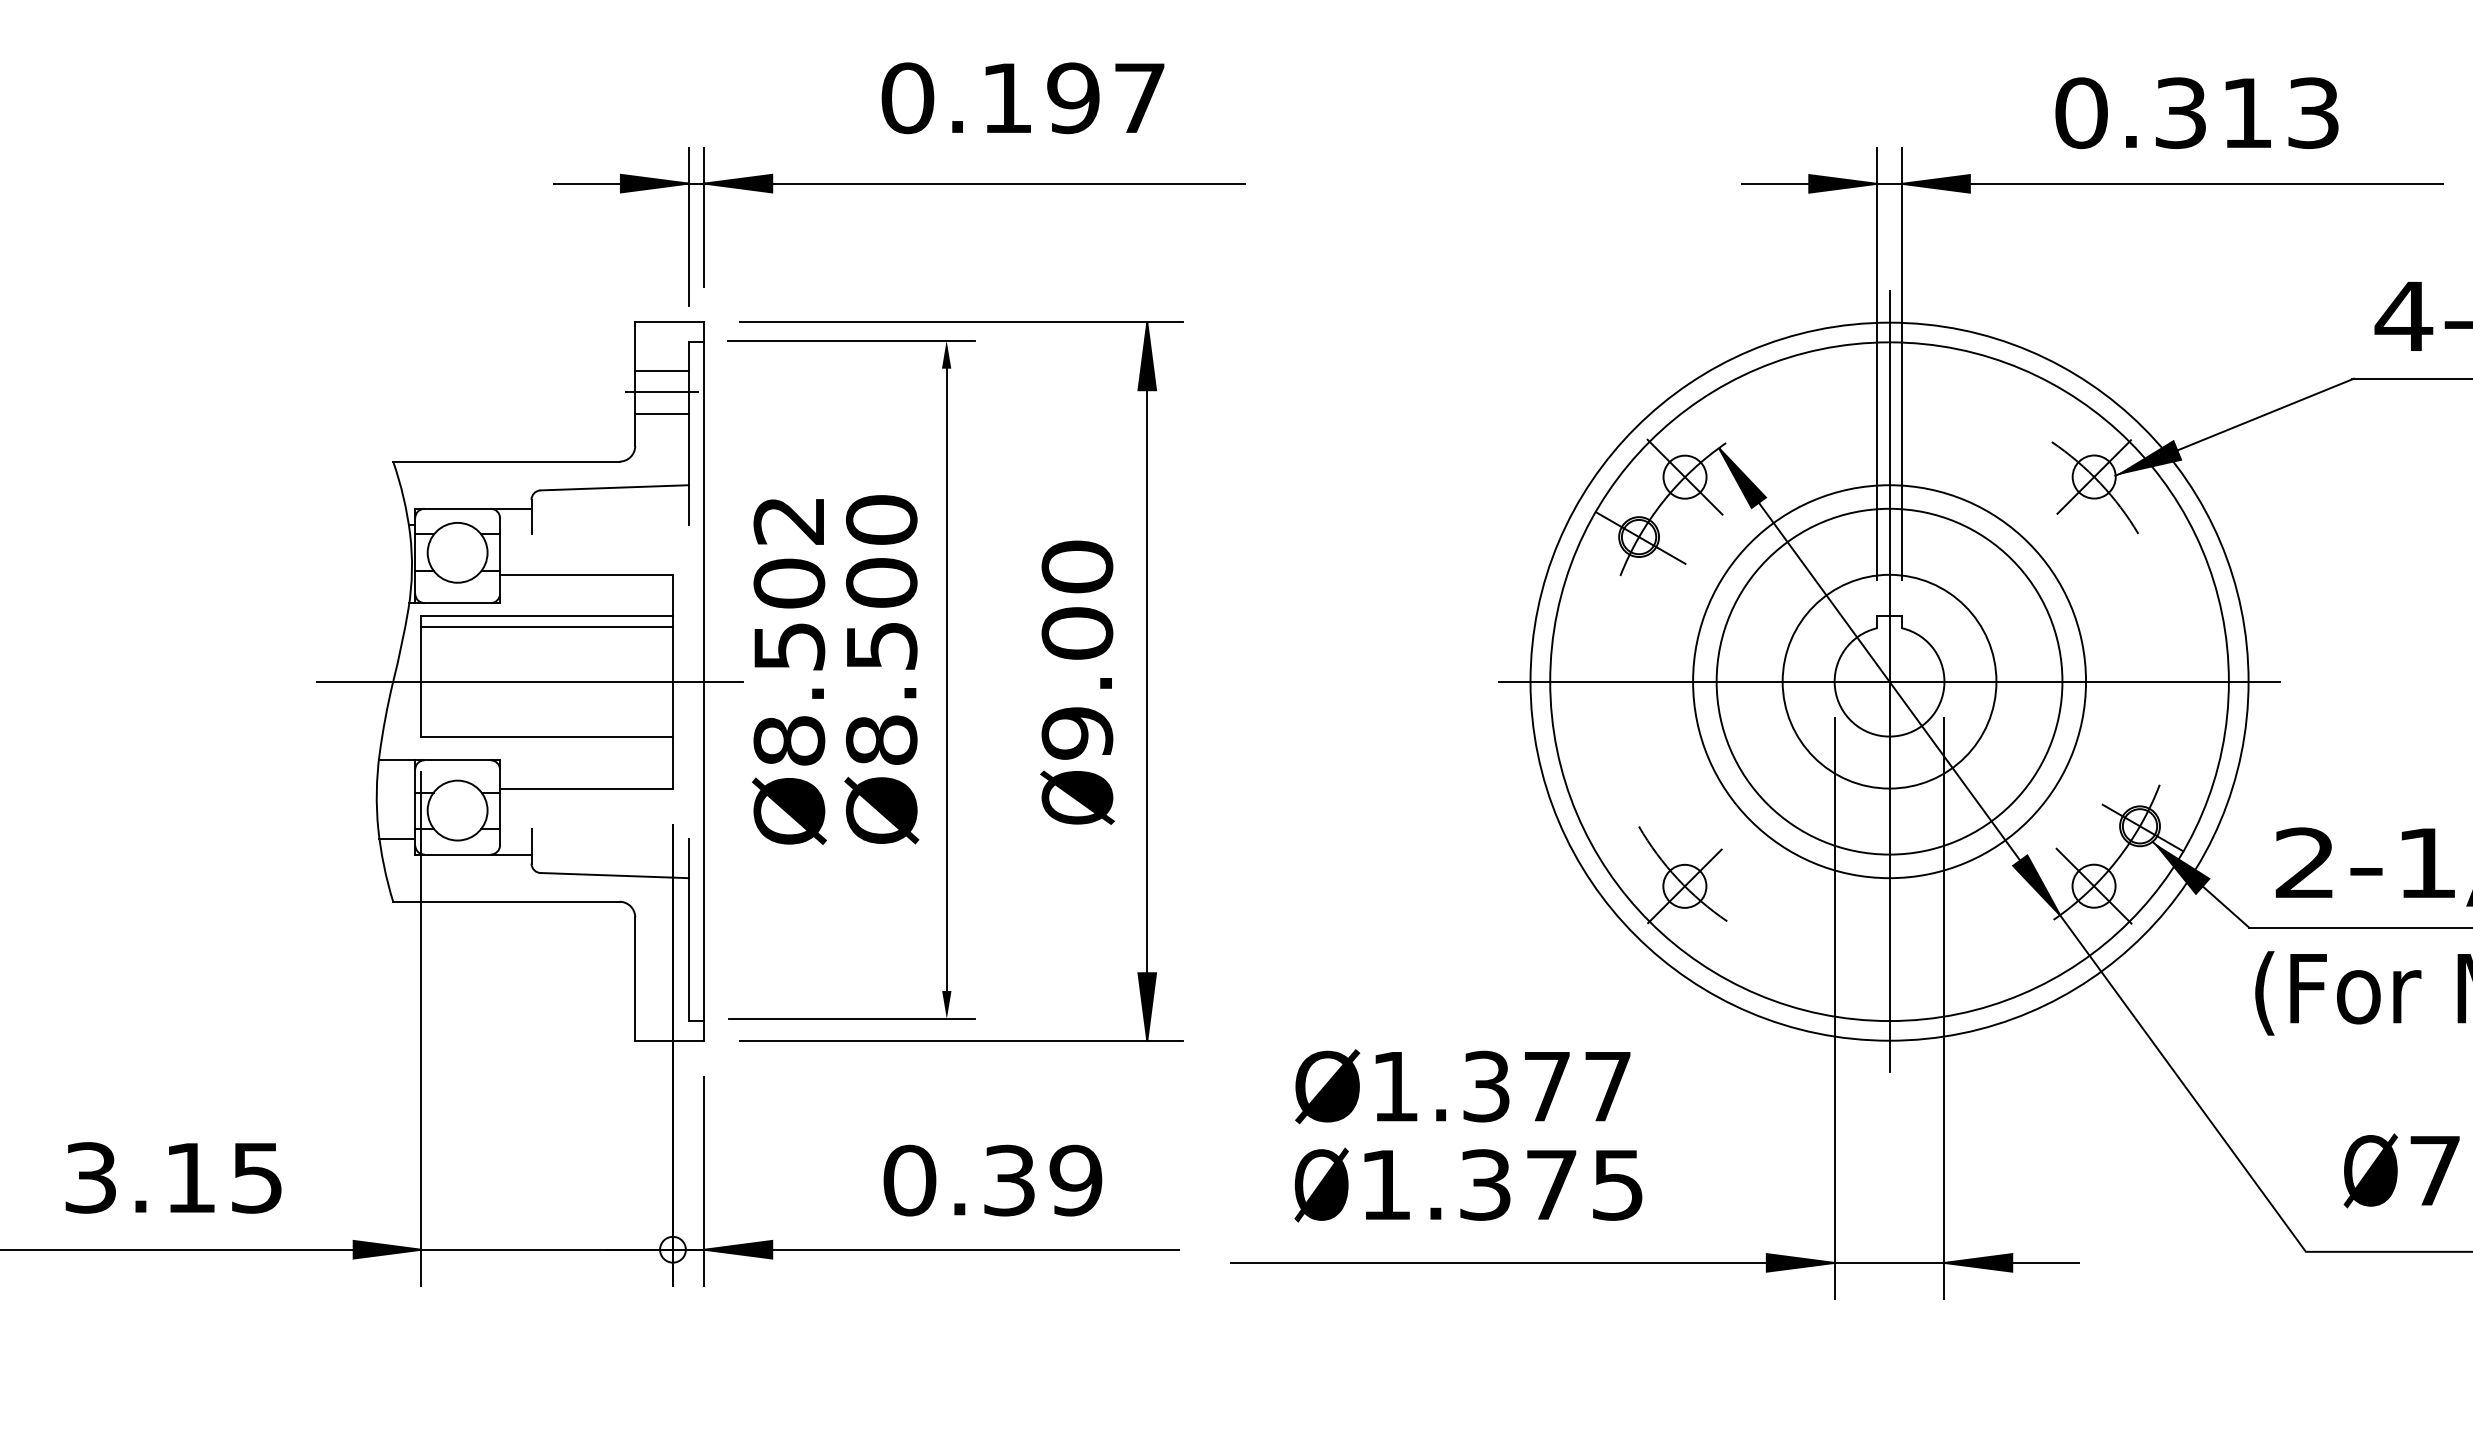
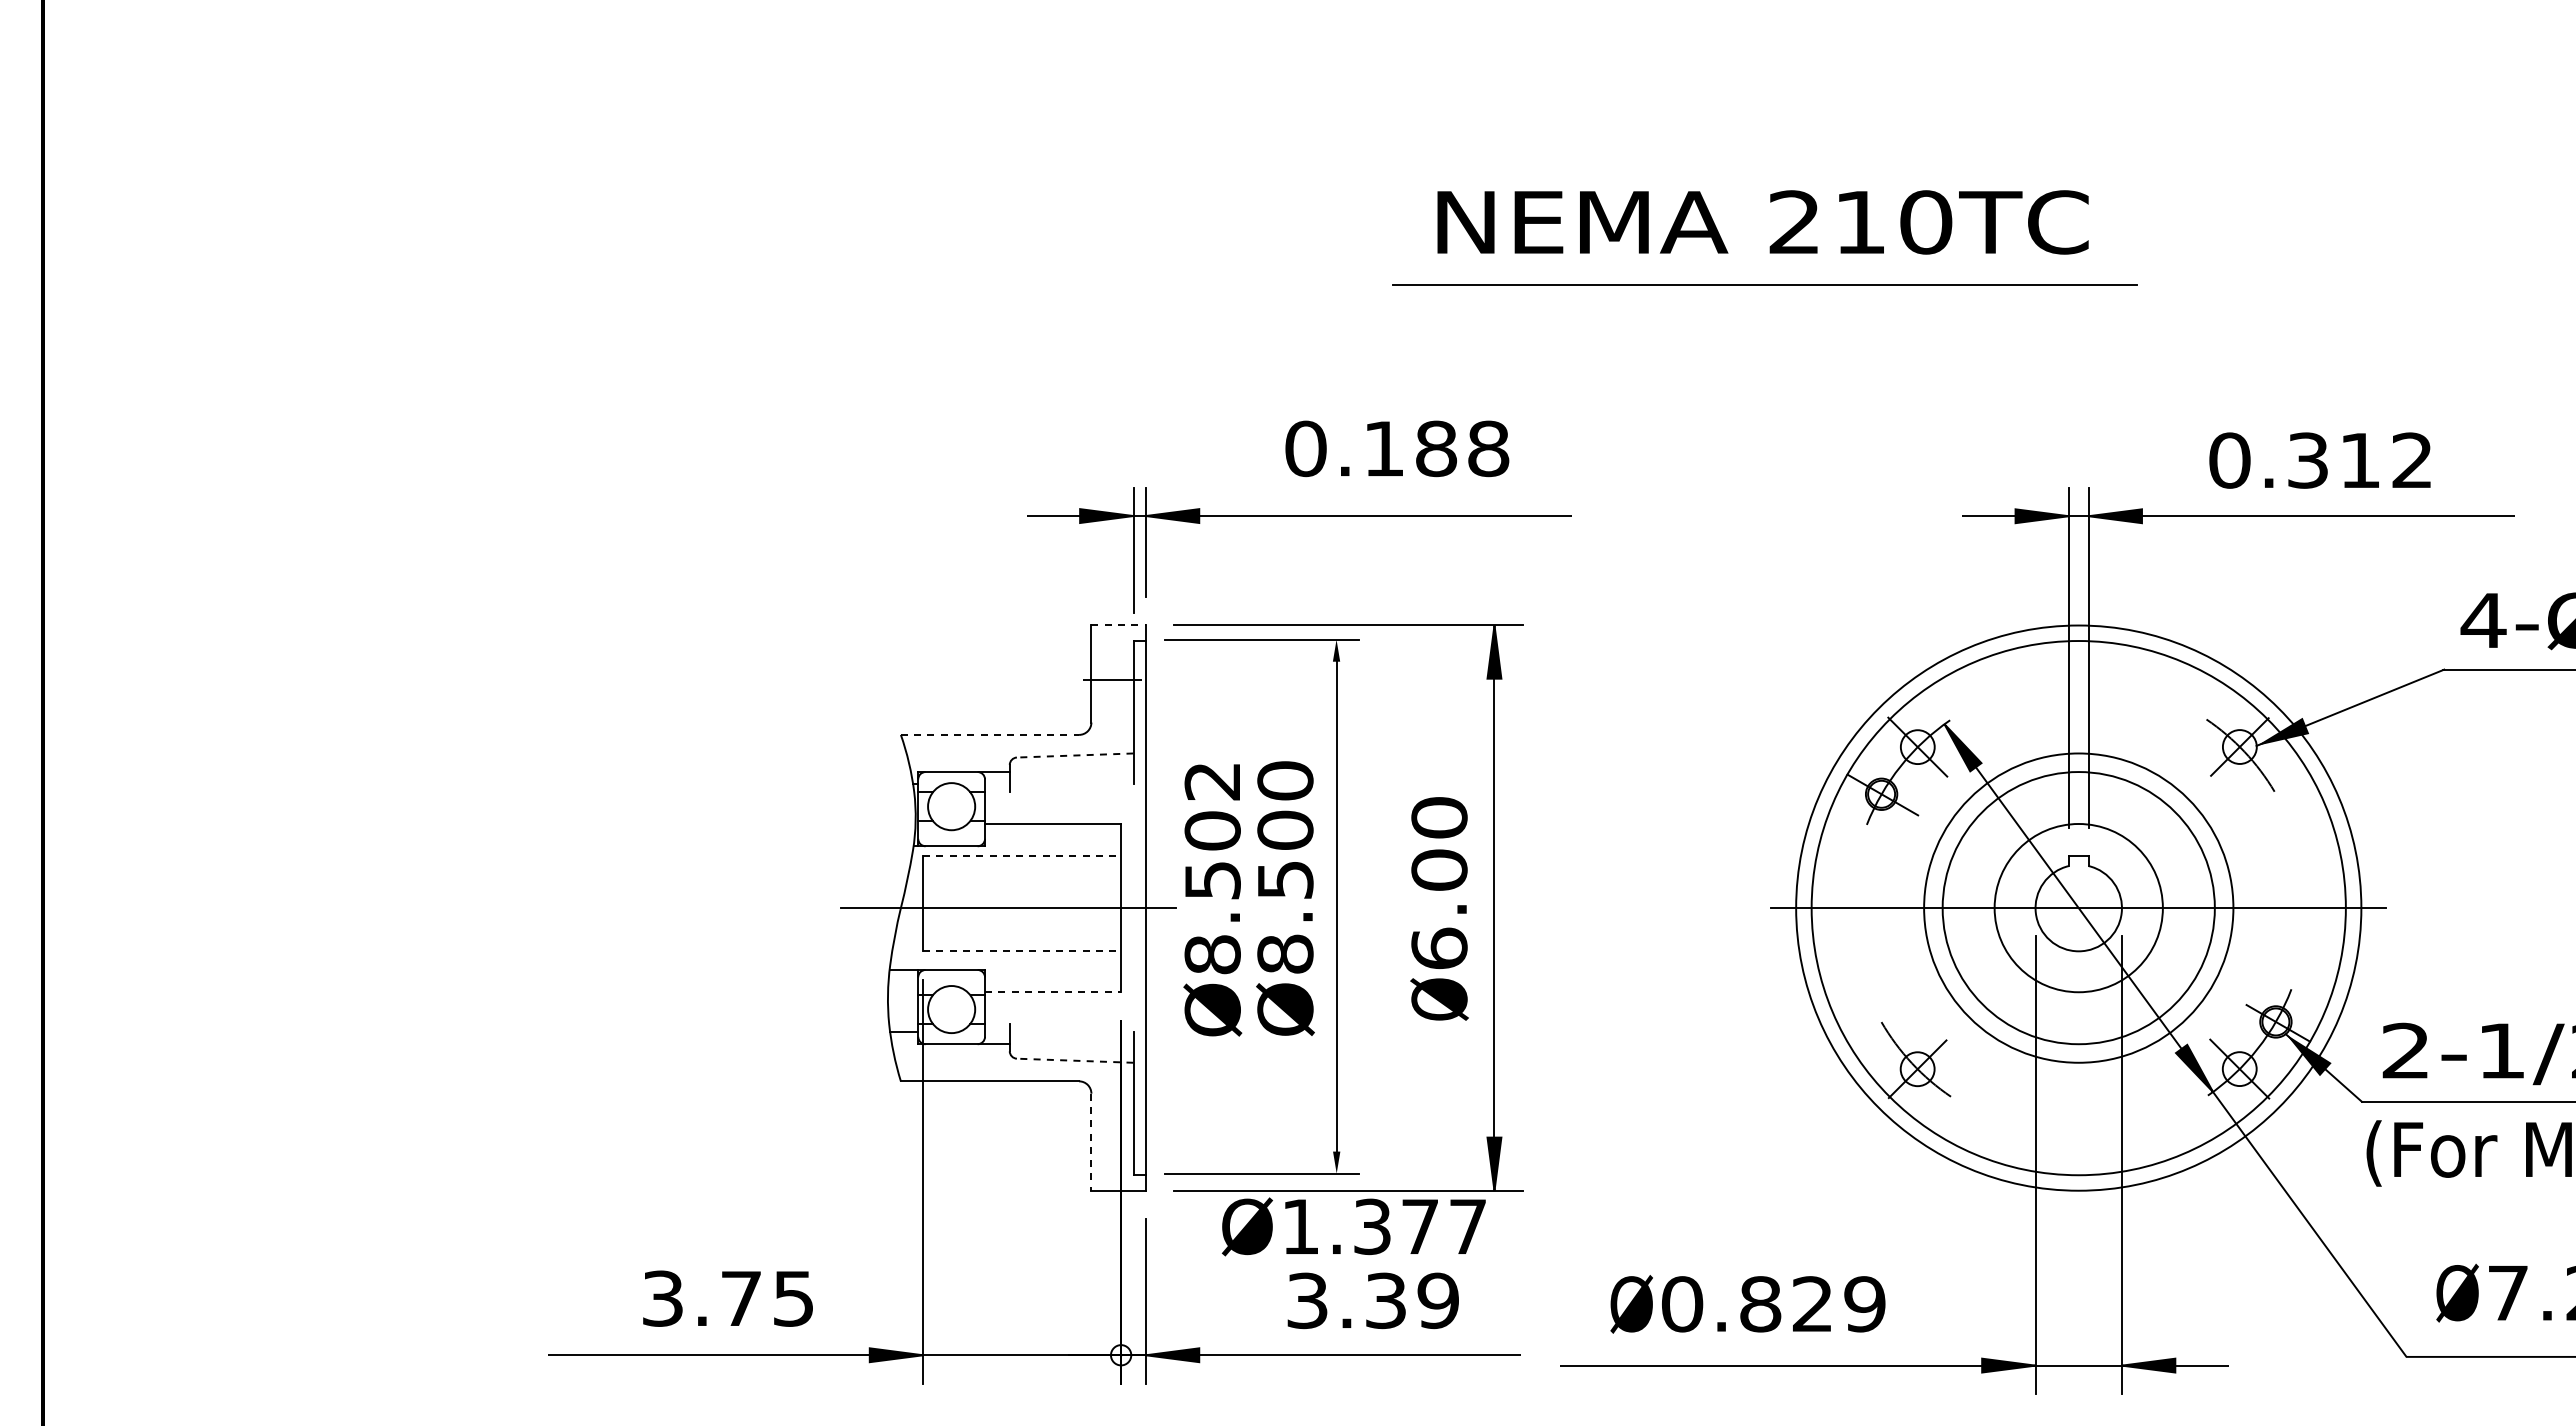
text: (1106, 97) -> (1462, 448), 0.197 -> 0.188
text: (2313, 113) -> (2412, 460), 0.313 -> 0.312
line: (670, 322) -> (1119, 625), solid -> dashed
line: (662, 370) -> (1112, 663), removed
line: (662, 414) -> (1112, 697), removed
line: (507, 461) -> (990, 734), solid -> dashed
line: (613, 487) -> (1074, 755), solid -> dashed
line: (547, 616) -> (1022, 856), solid -> dashed
line: (547, 626) -> (1022, 864), removed
line: (1889, 680) -> (2078, 907), removed
text: (1077, 732) -> (1439, 948), 9.00 -> 6.00
line: (547, 736) -> (1022, 951), solid -> dashed
line: (587, 788) -> (1053, 992), solid -> dashed
line: (613, 875) -> (1074, 1060), solid -> dashed
line: (635, 979) -> (1091, 1142), solid -> dashed
text: (1462, 1086) -> (1353, 1226), moved
text: (190, 1177) -> (741, 1298), 3.15 -> 3.75
text: (909, 1180) -> (1307, 1300), 0.39 -> 3.39
text: (1501, 1185) -> (1773, 1304), 1.375 -> 0.829

